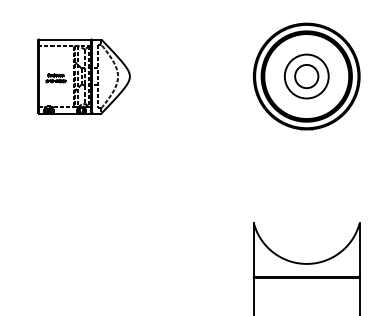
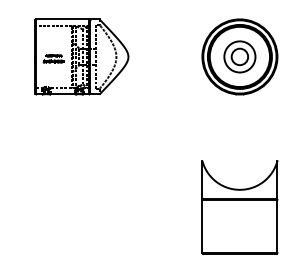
part: (83, 75) -> (81, 56), size x1.43

